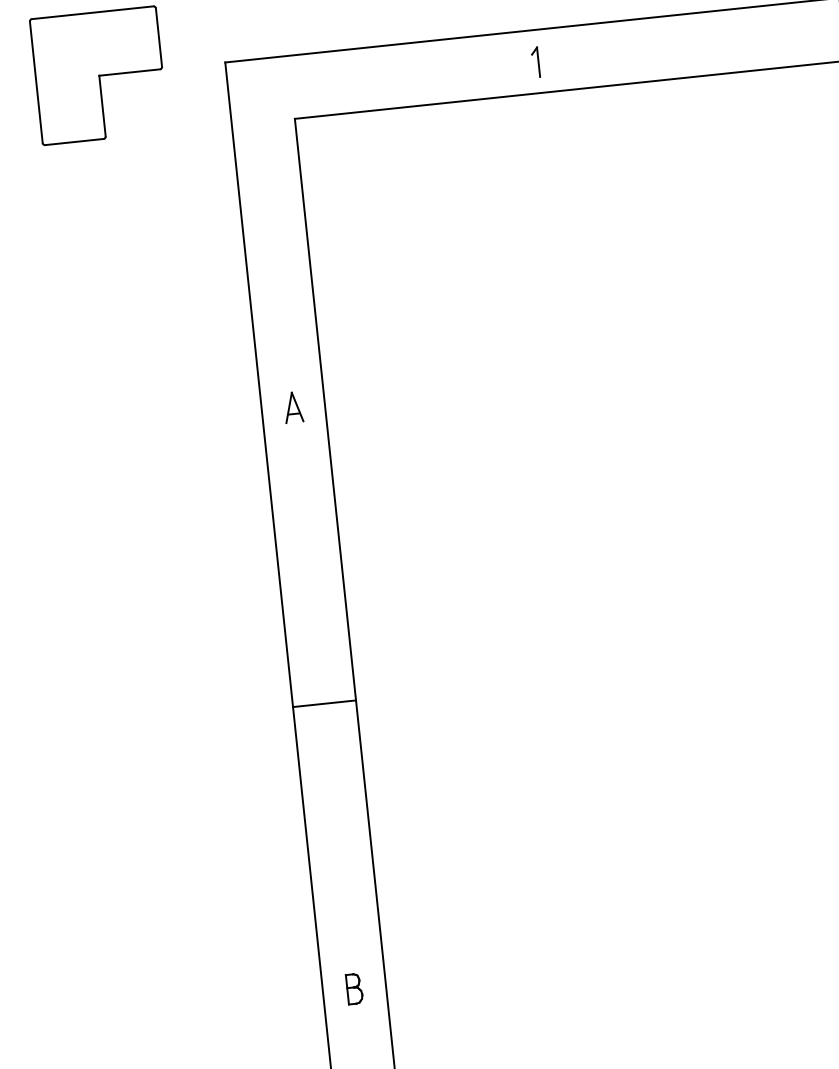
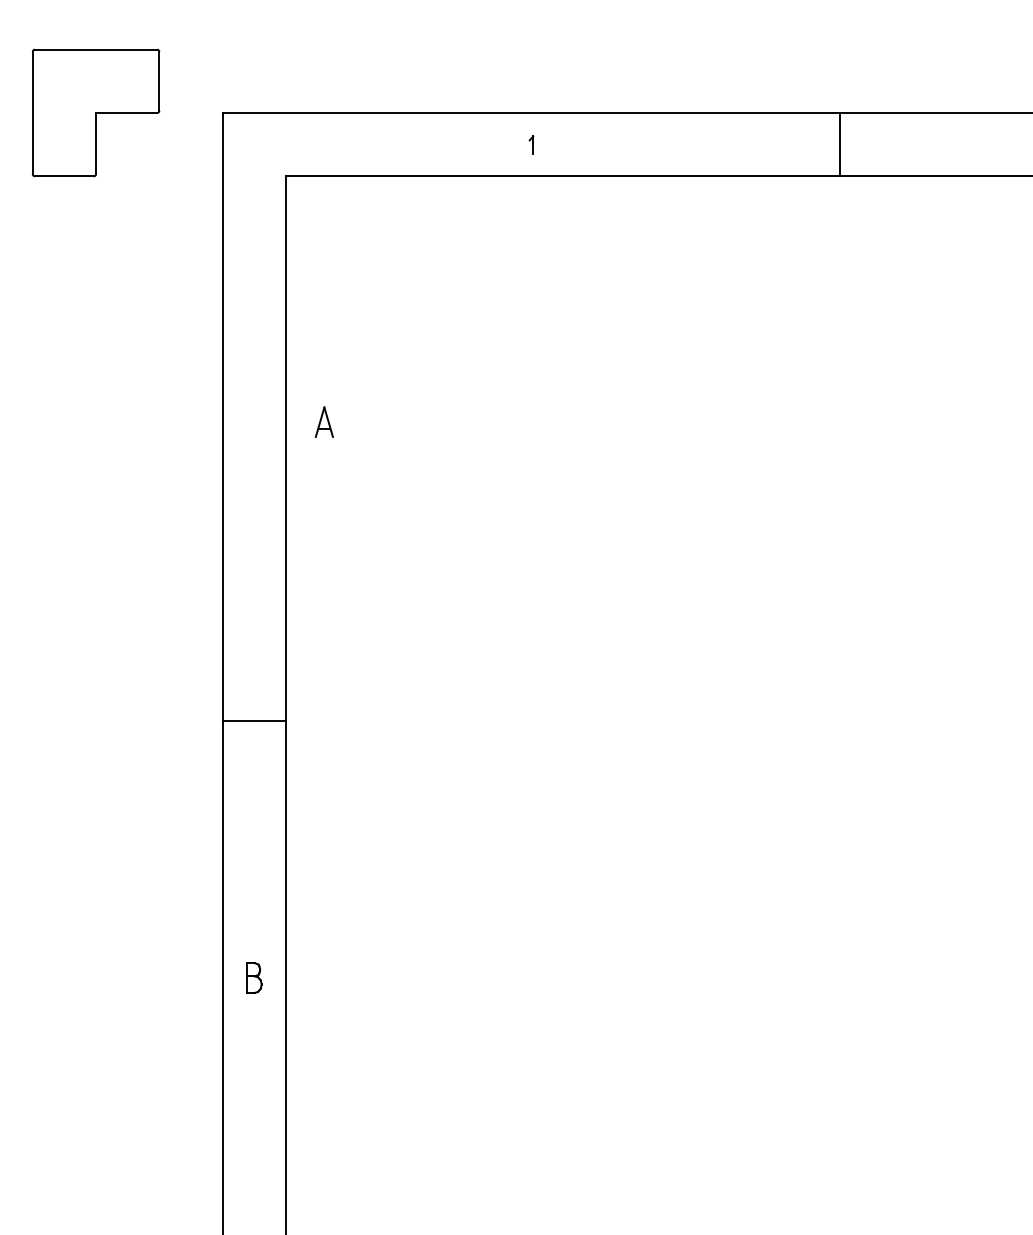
part: (535, 61) -> (531, 144), size x0.6
part: (292, 406) -> (323, 421), moved
line: (324, 704) -> (254, 721), moved
part: (354, 988) -> (254, 977), moved

